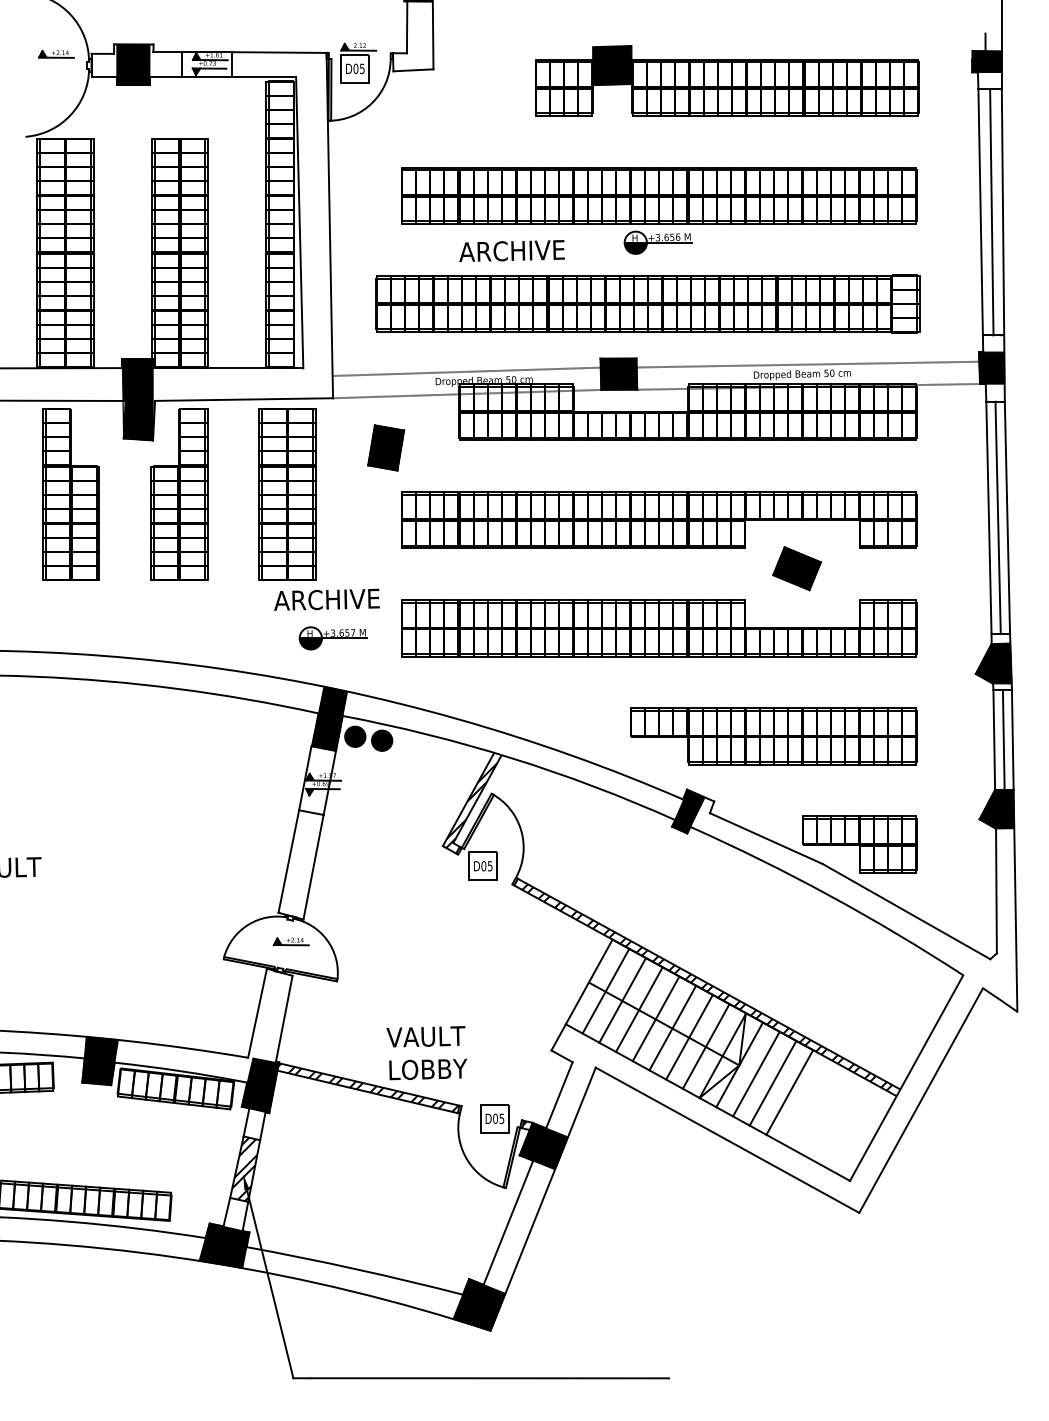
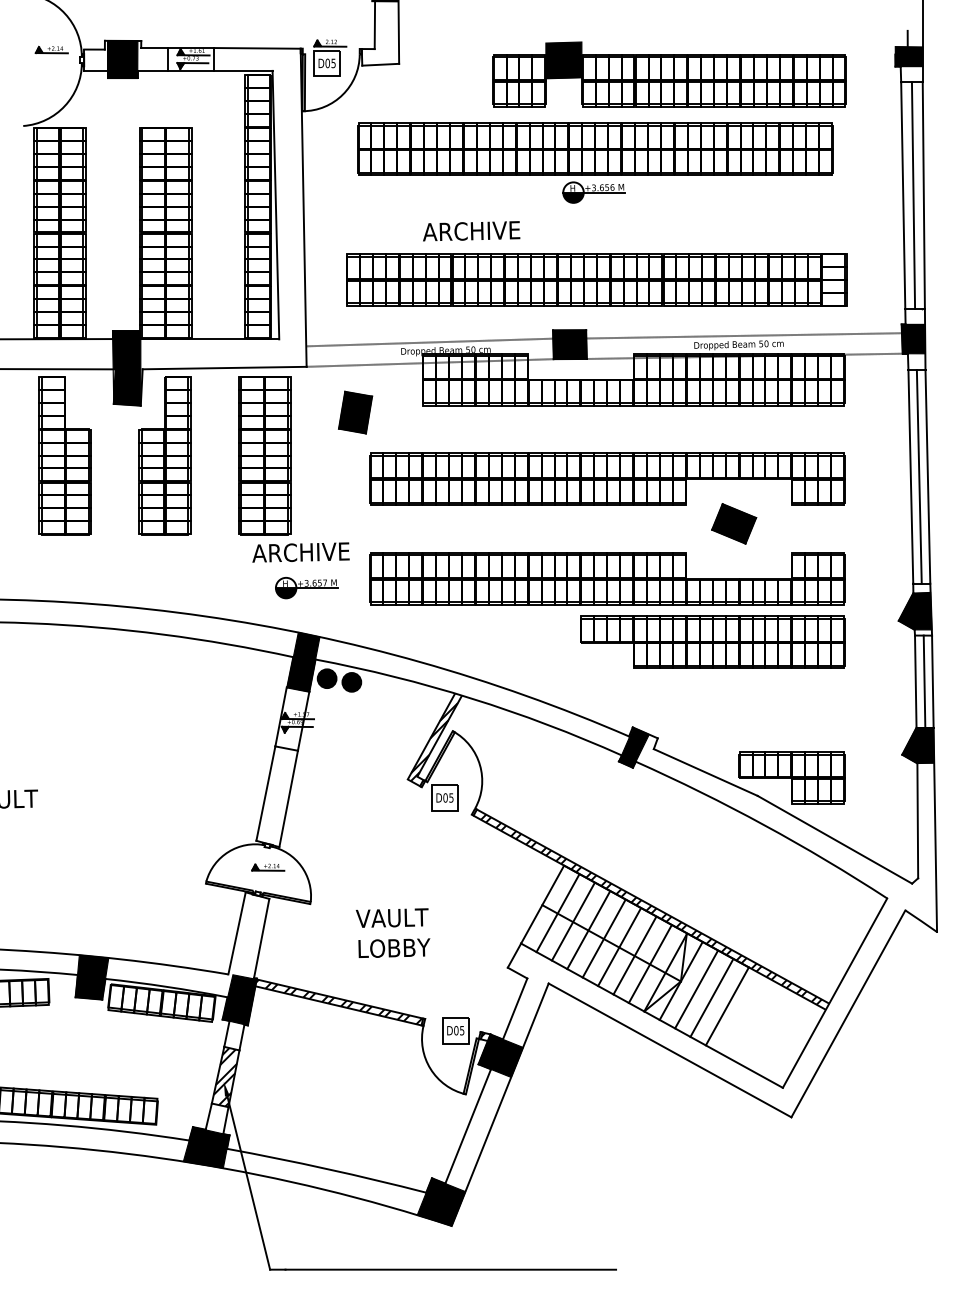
part: (659, 210) -> (595, 162), moved
part: (773, 735) -> (712, 641), moved
text: (426, 1052) -> (392, 932), moved

